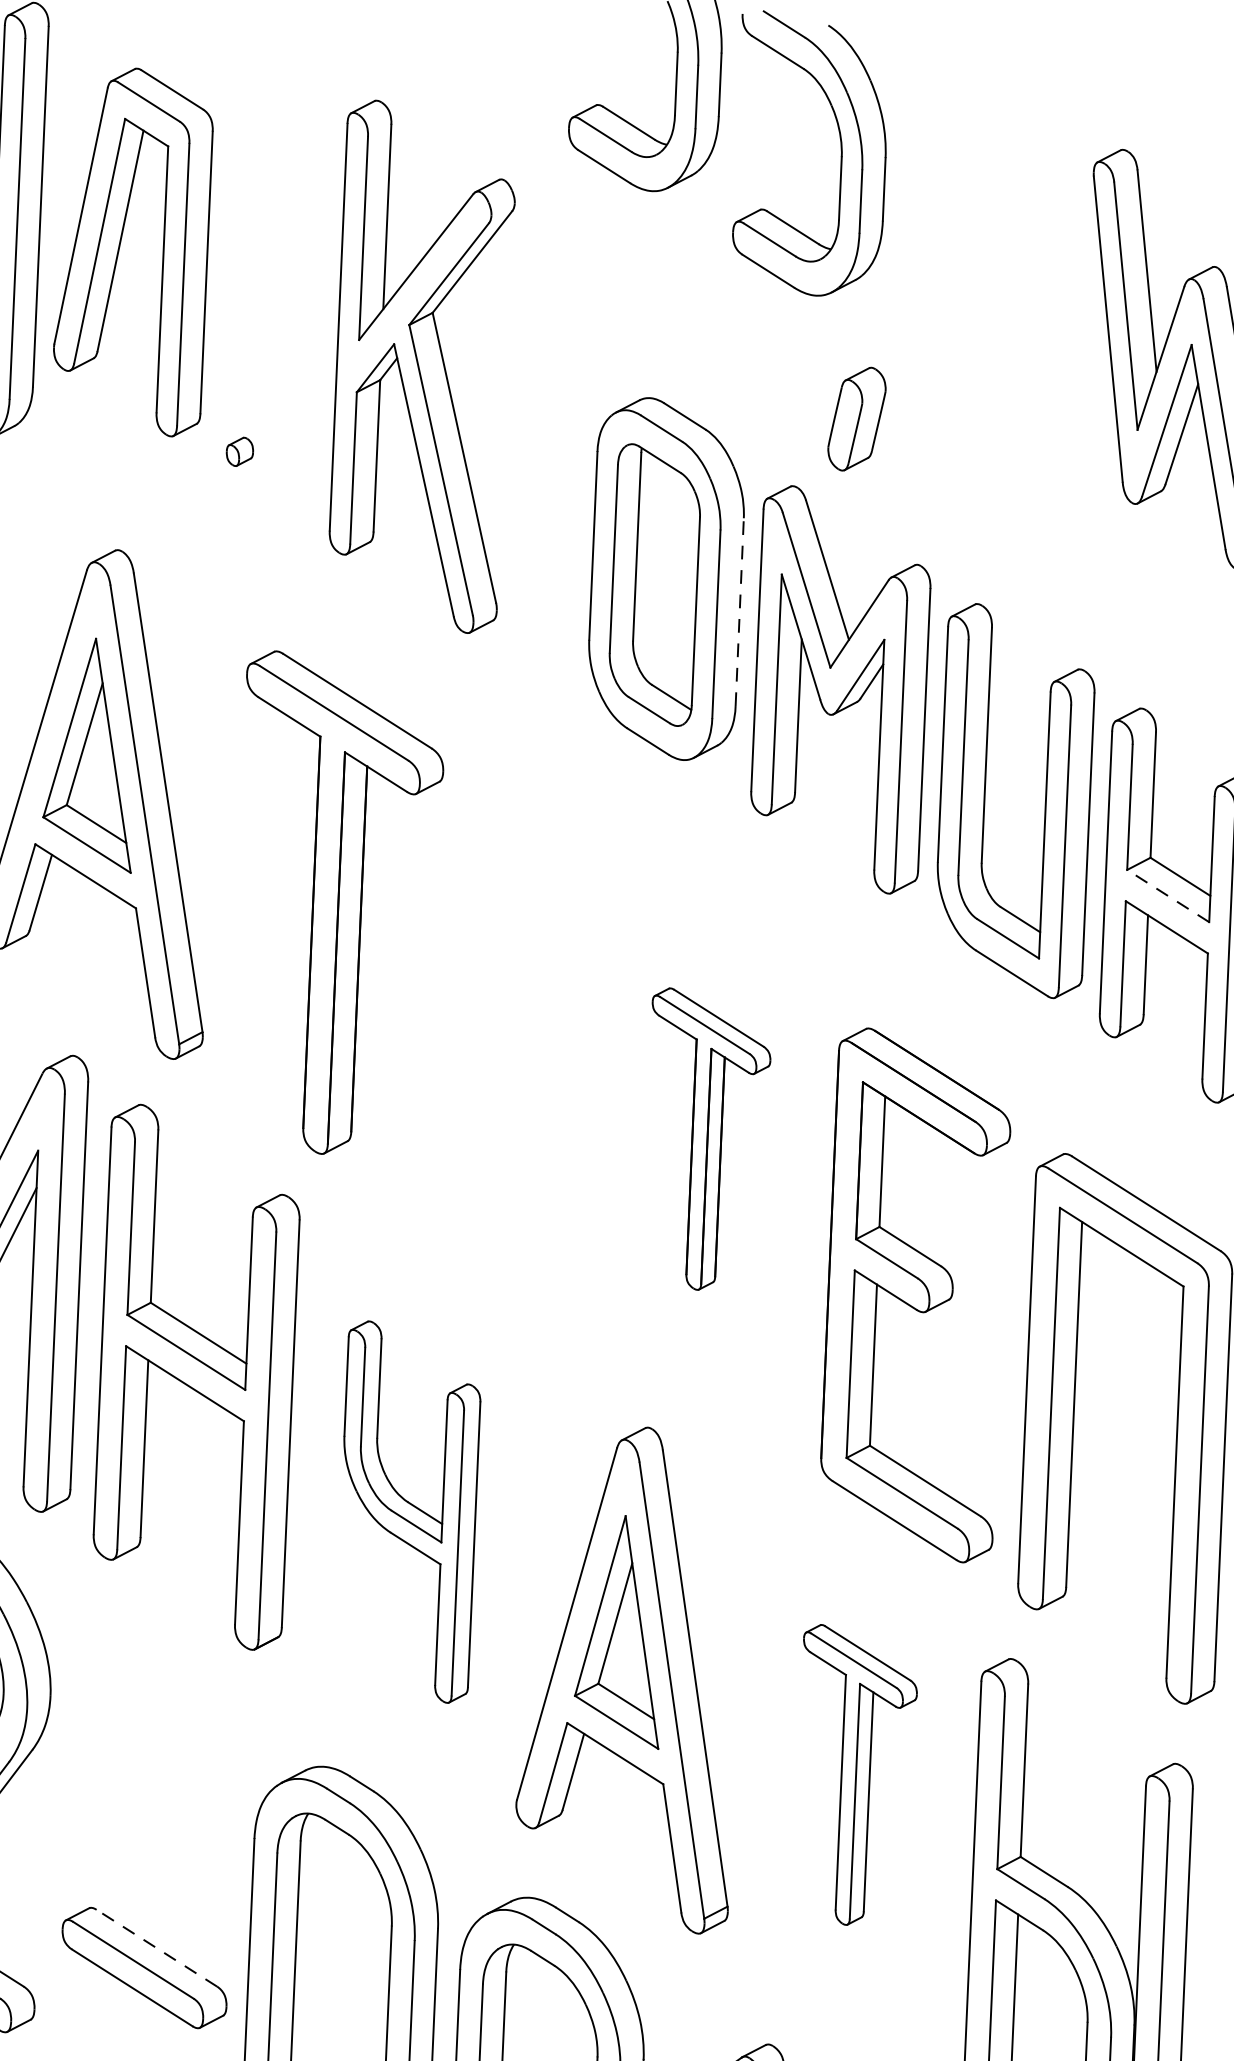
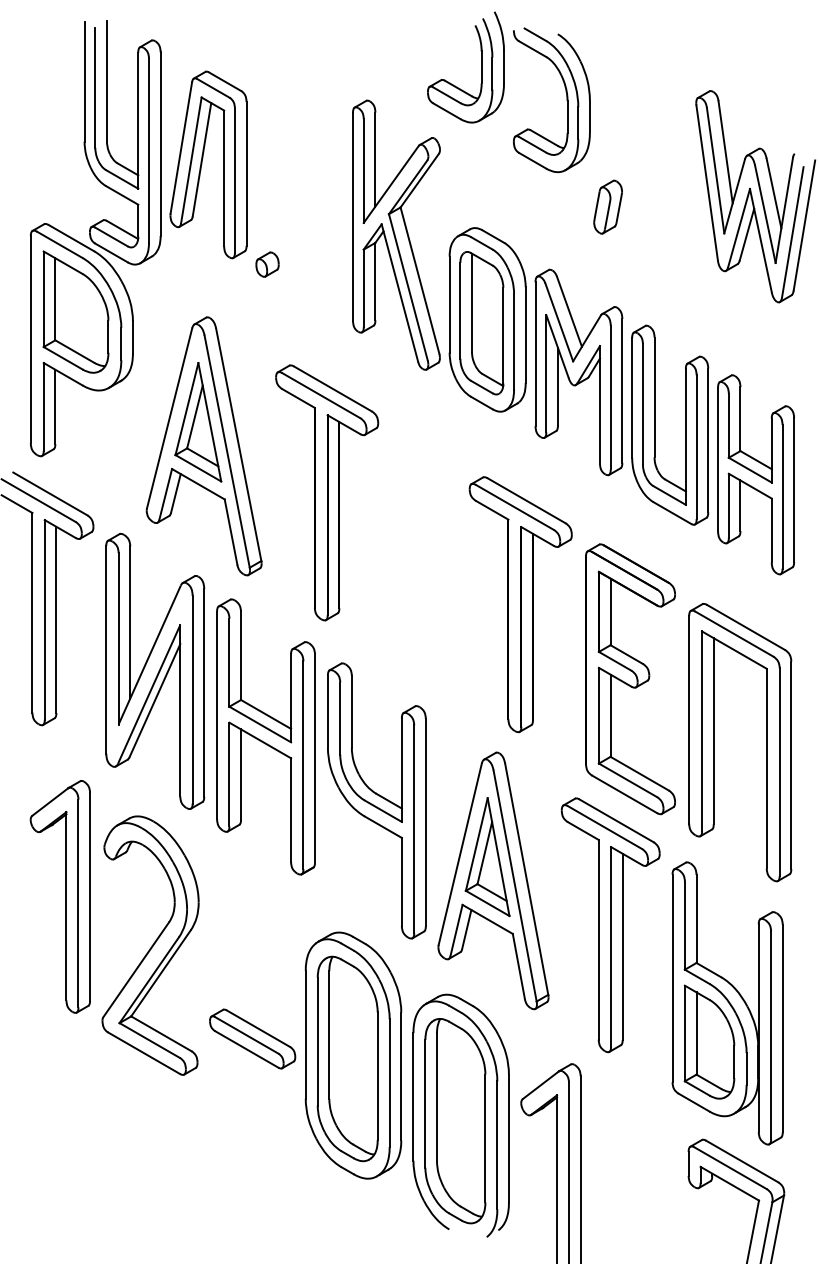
part: (422, 365) -> (396, 234), moved
part: (855, 417) -> (607, 206), moved
part: (239, 451) -> (267, 264), size x1.67
line: (739, 612) -> (525, 335), dashed -> solid
line: (1168, 896) -> (750, 470), dashed -> solid
part: (706, 1139) -> (520, 604), size x1.67
part: (407, 1511) -> (376, 800), size x1.43
part: (855, 1776) -> (610, 925), size x1.67
line: (156, 1947) -> (258, 1028), dashed -> solid

